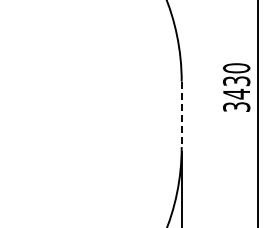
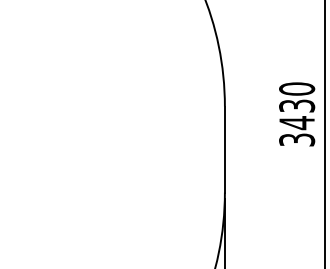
line: (181, 114) -> (224, 149), dashed -> solid

